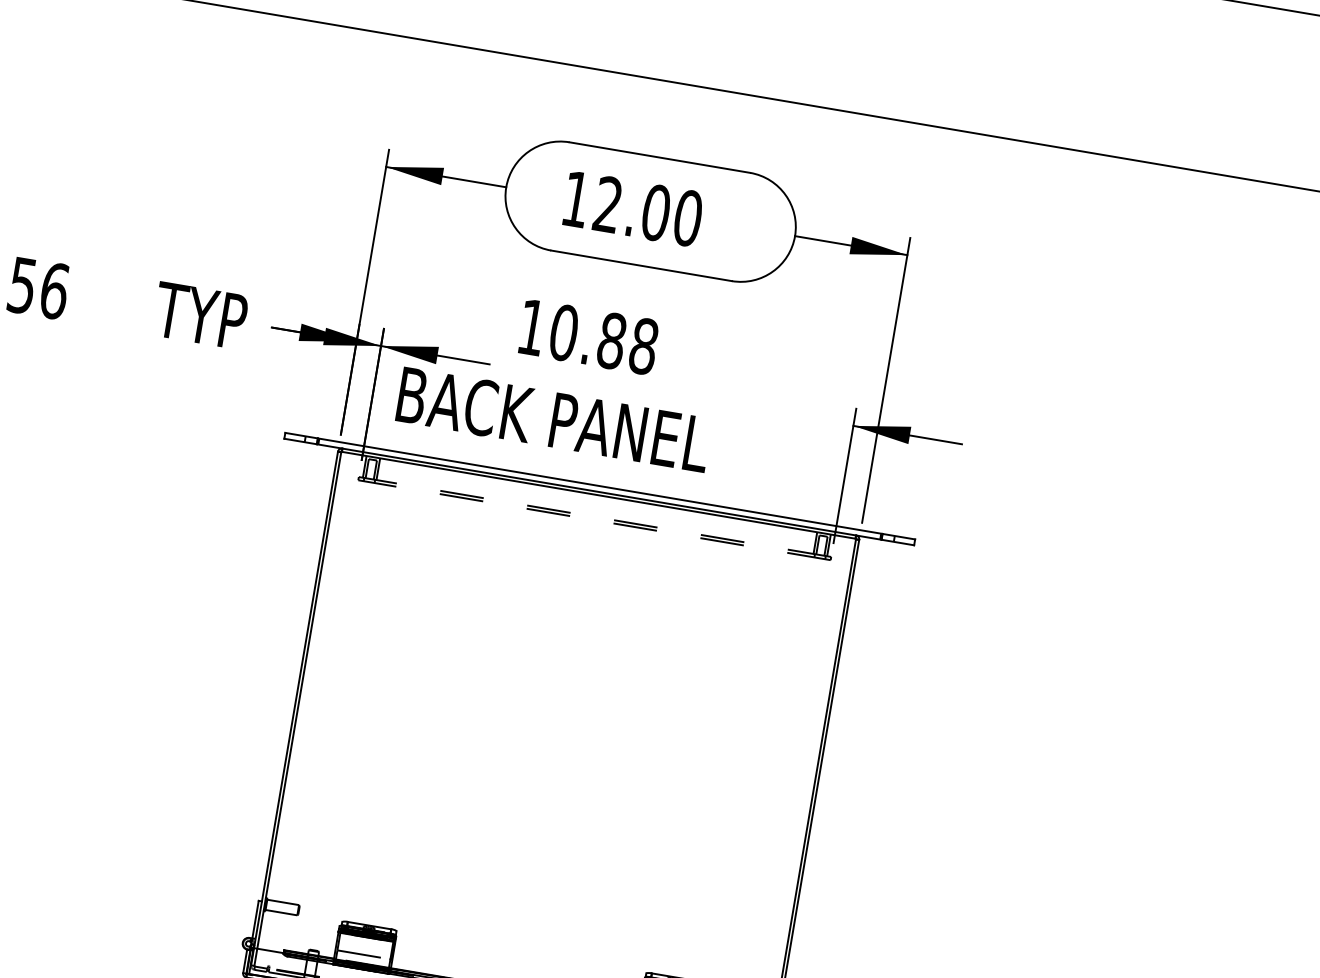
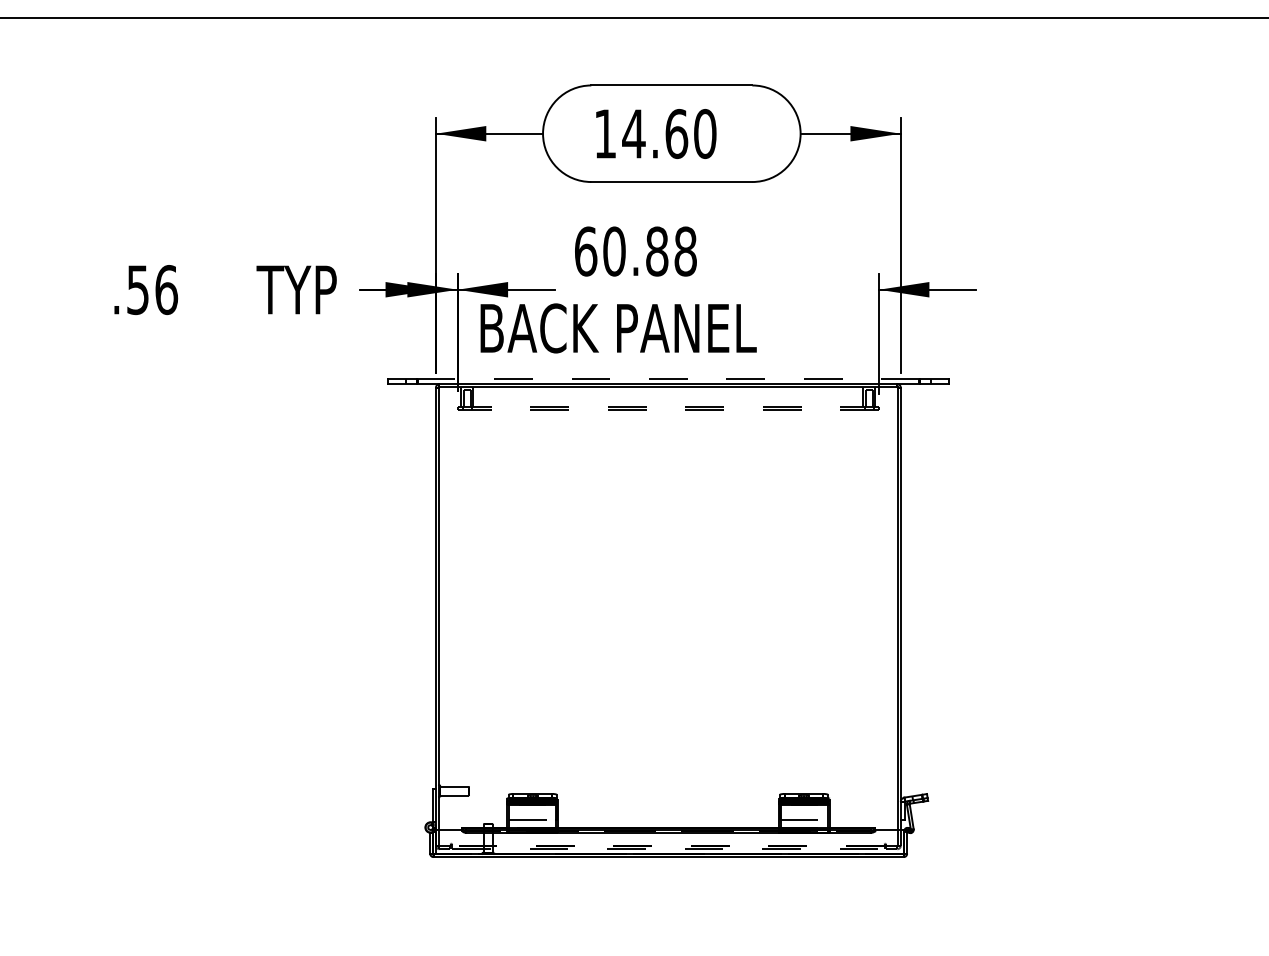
text: (632, 208) -> (655, 133), 12.00 -> 14.60
text: (532, 327) -> (586, 251), 10.88 -> 60.88
line: (600, 486) -> (668, 379), solid -> dashed

